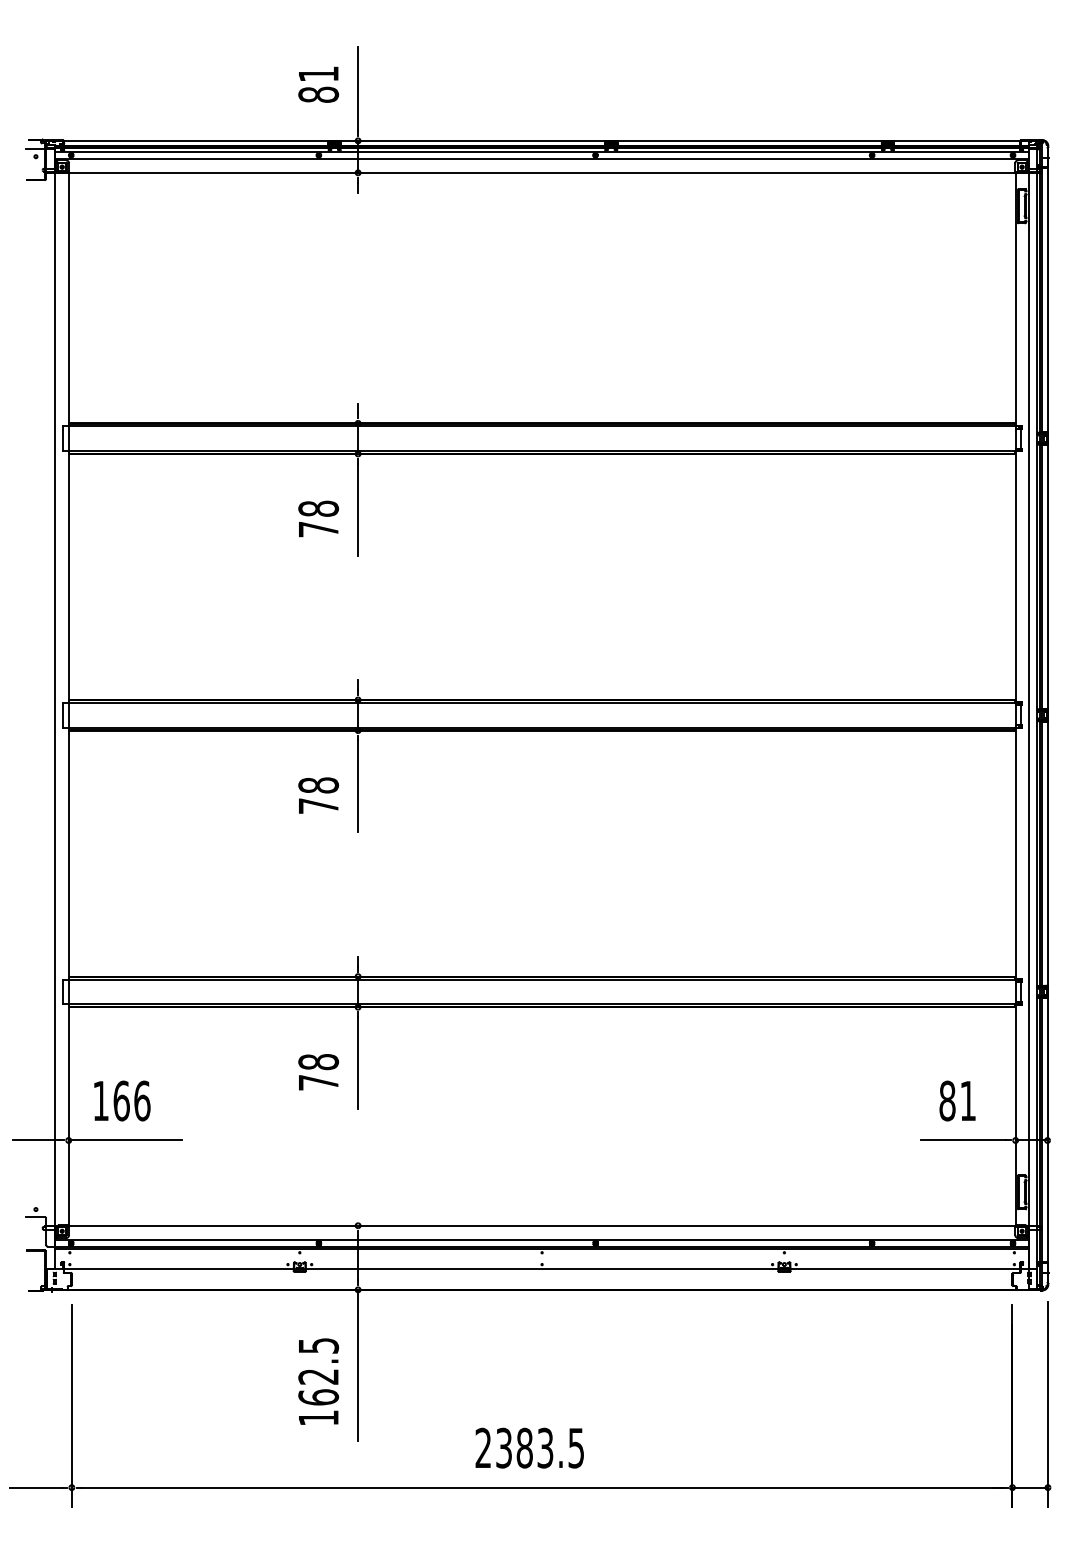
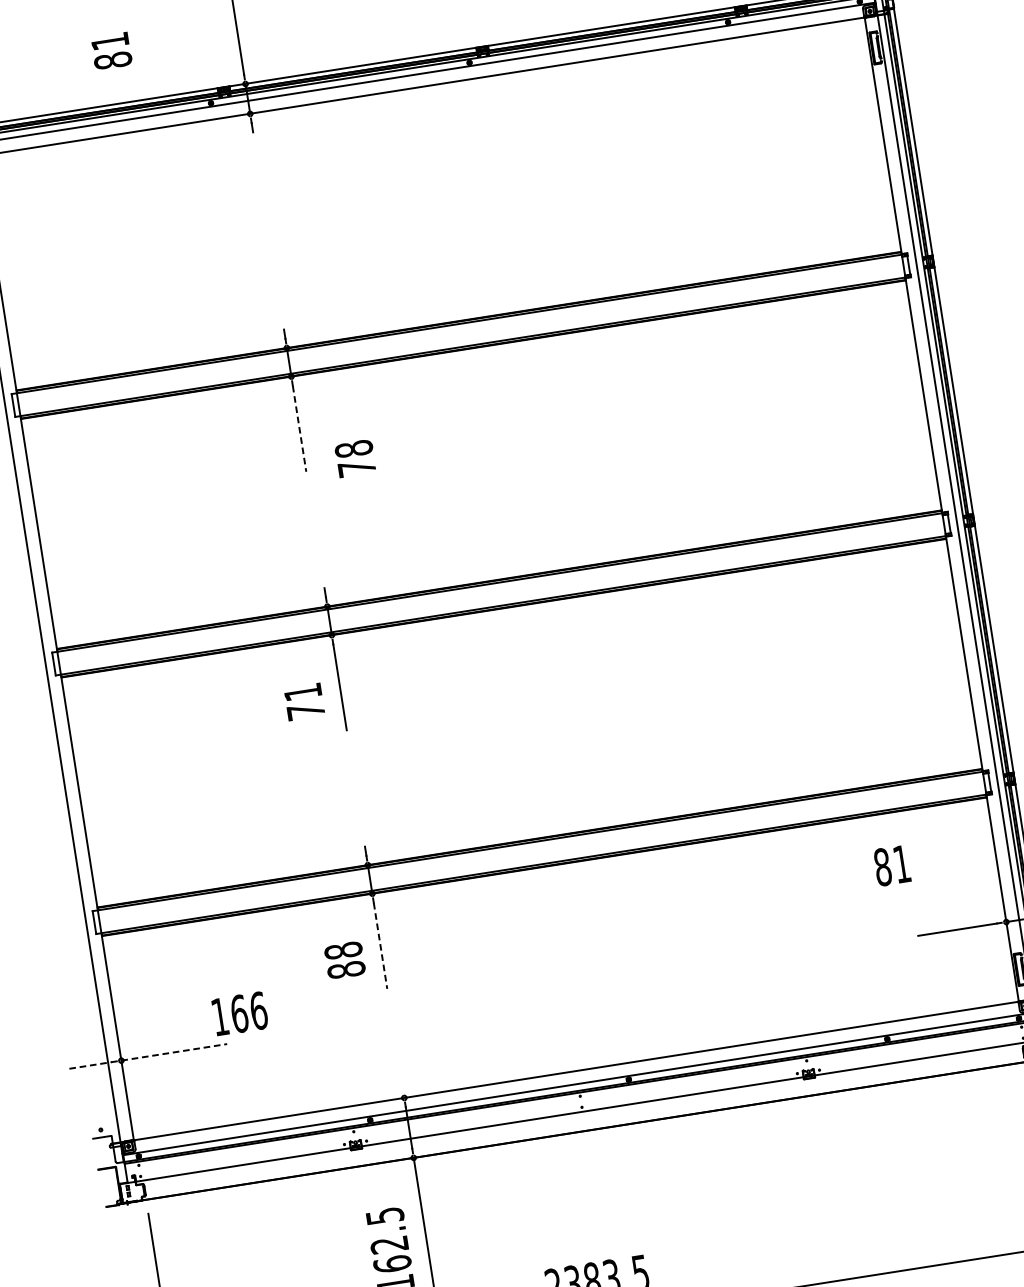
text: (318, 84) -> (111, 51), moved
line: (358, 509) -> (299, 428), solid -> dashed
text: (318, 518) -> (355, 458), moved
text: (318, 785) -> (302, 692), 78 -> 71
line: (358, 1063) -> (380, 946), solid -> dashed
text: (318, 1082) -> (346, 969), 78 -> 88
text: (122, 1100) -> (240, 1013), moved
text: (957, 1100) -> (892, 865), moved
line: (35, 1140) -> (90, 1065), solid -> dashed
line: (125, 1140) -> (174, 1052), solid -> dashed

